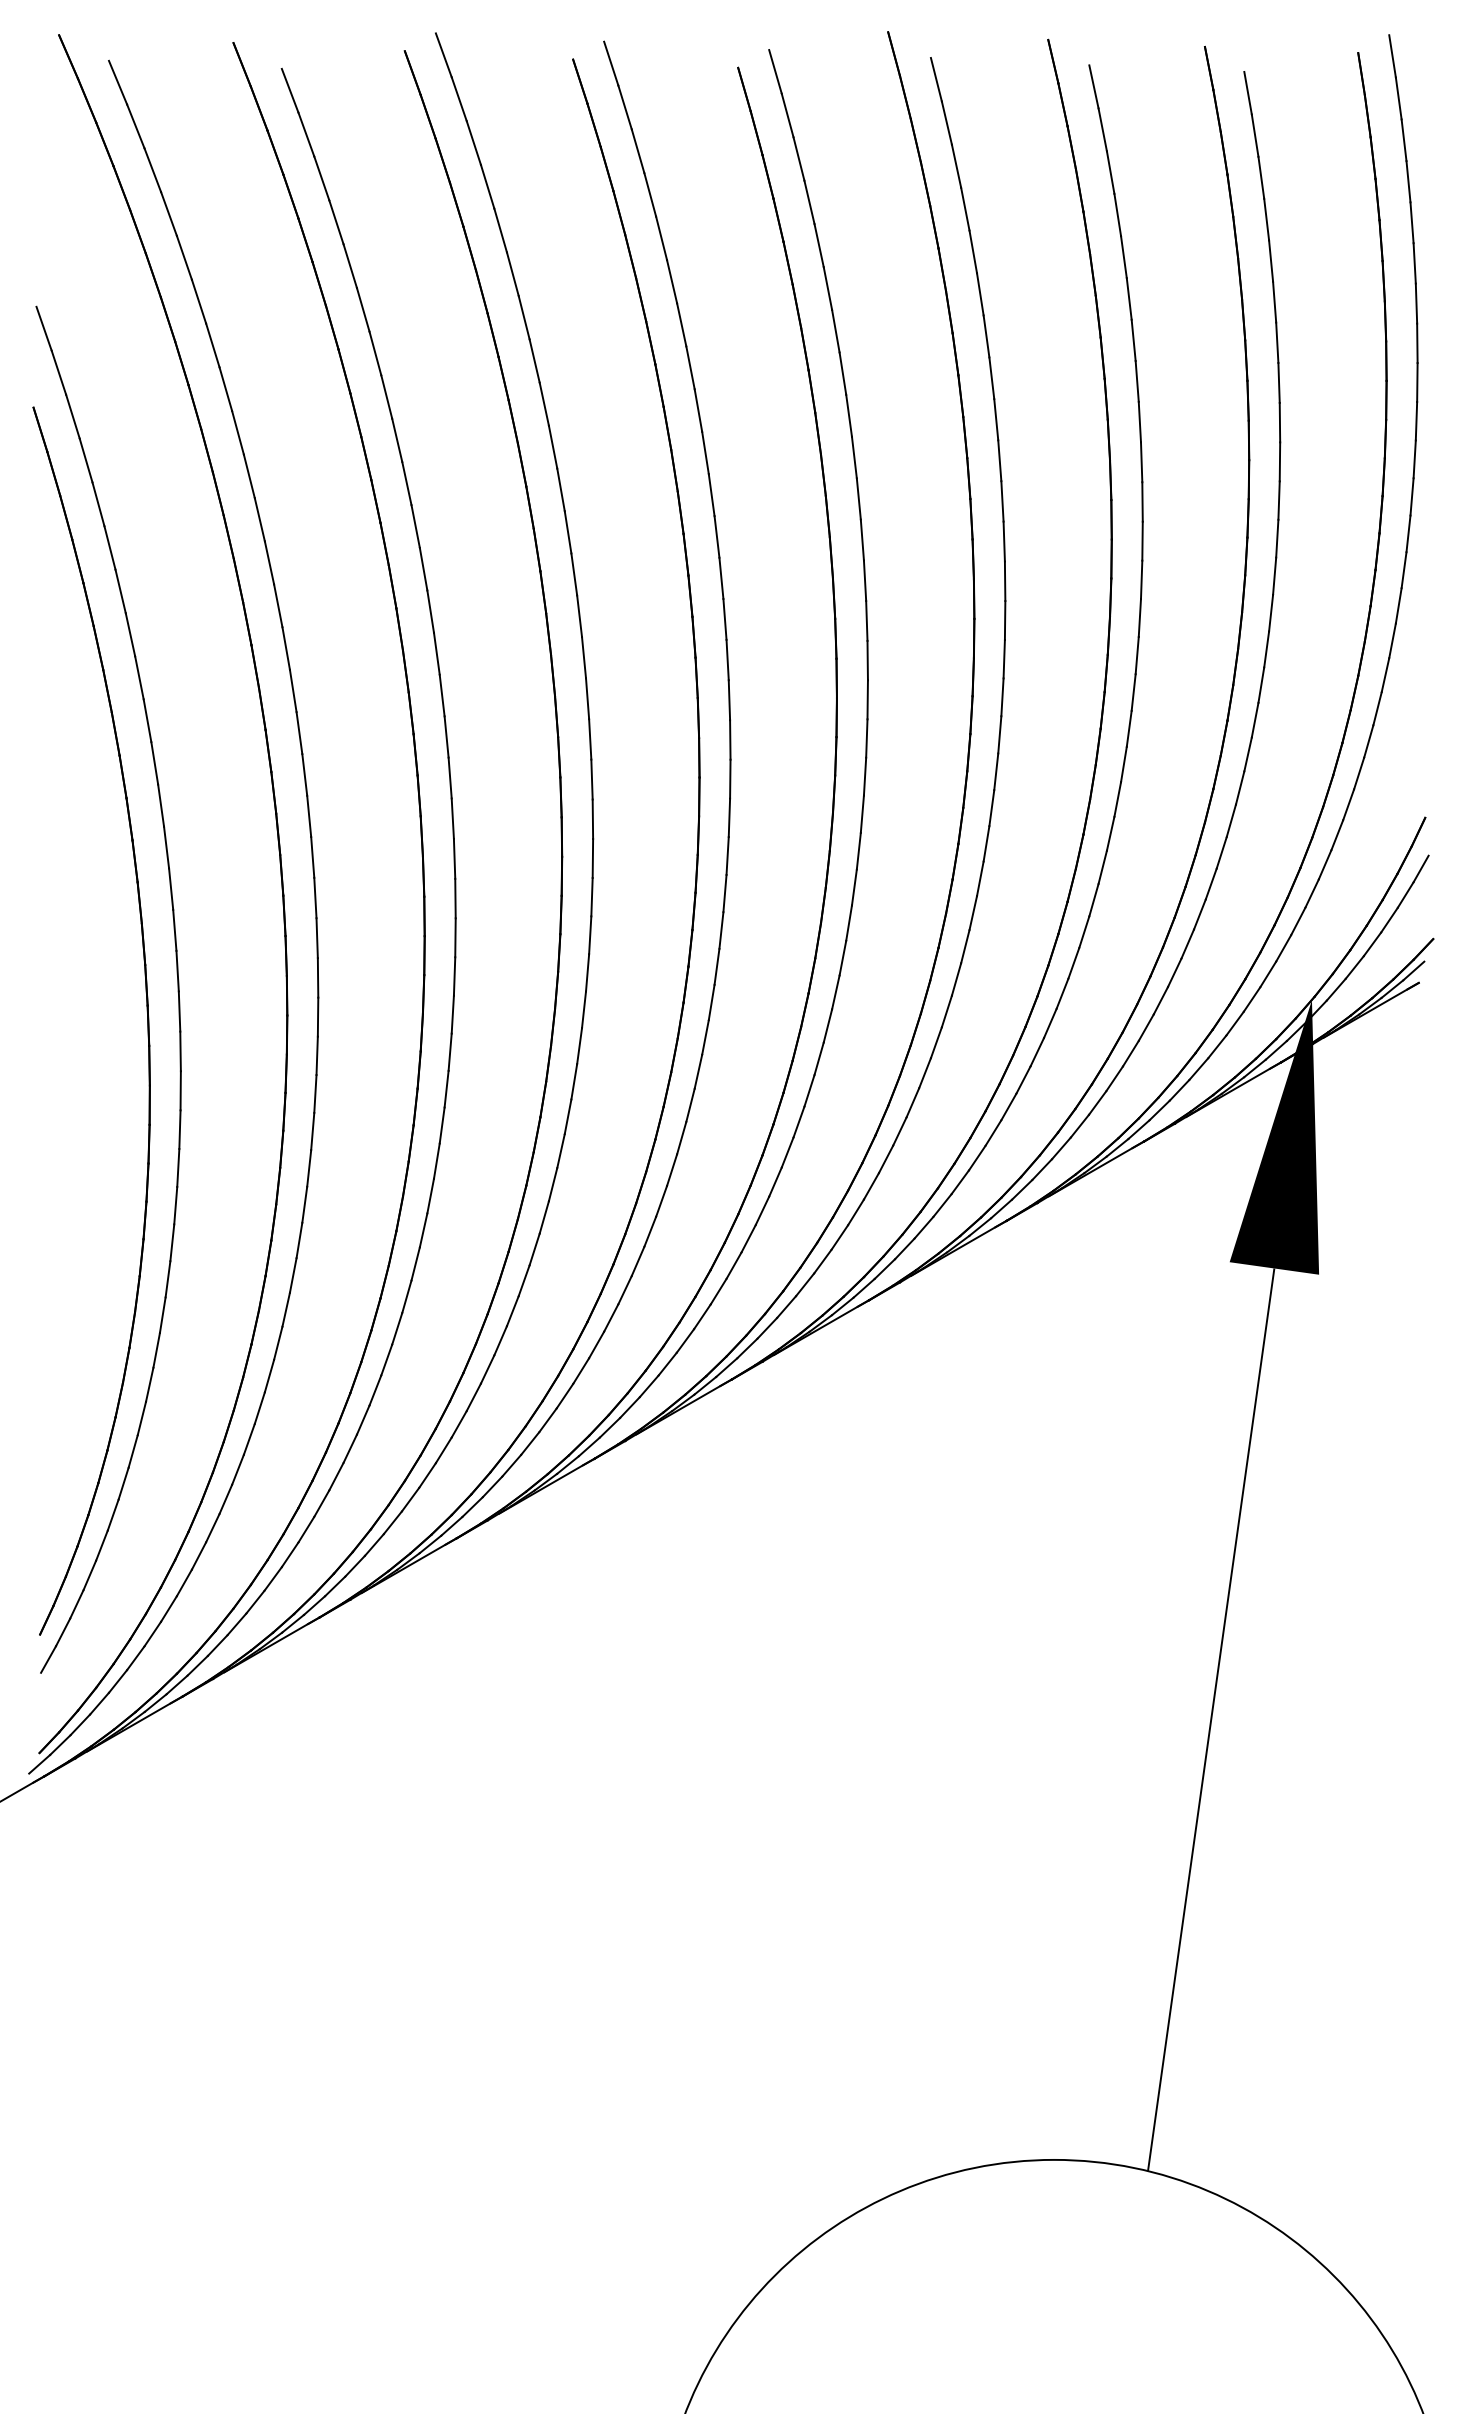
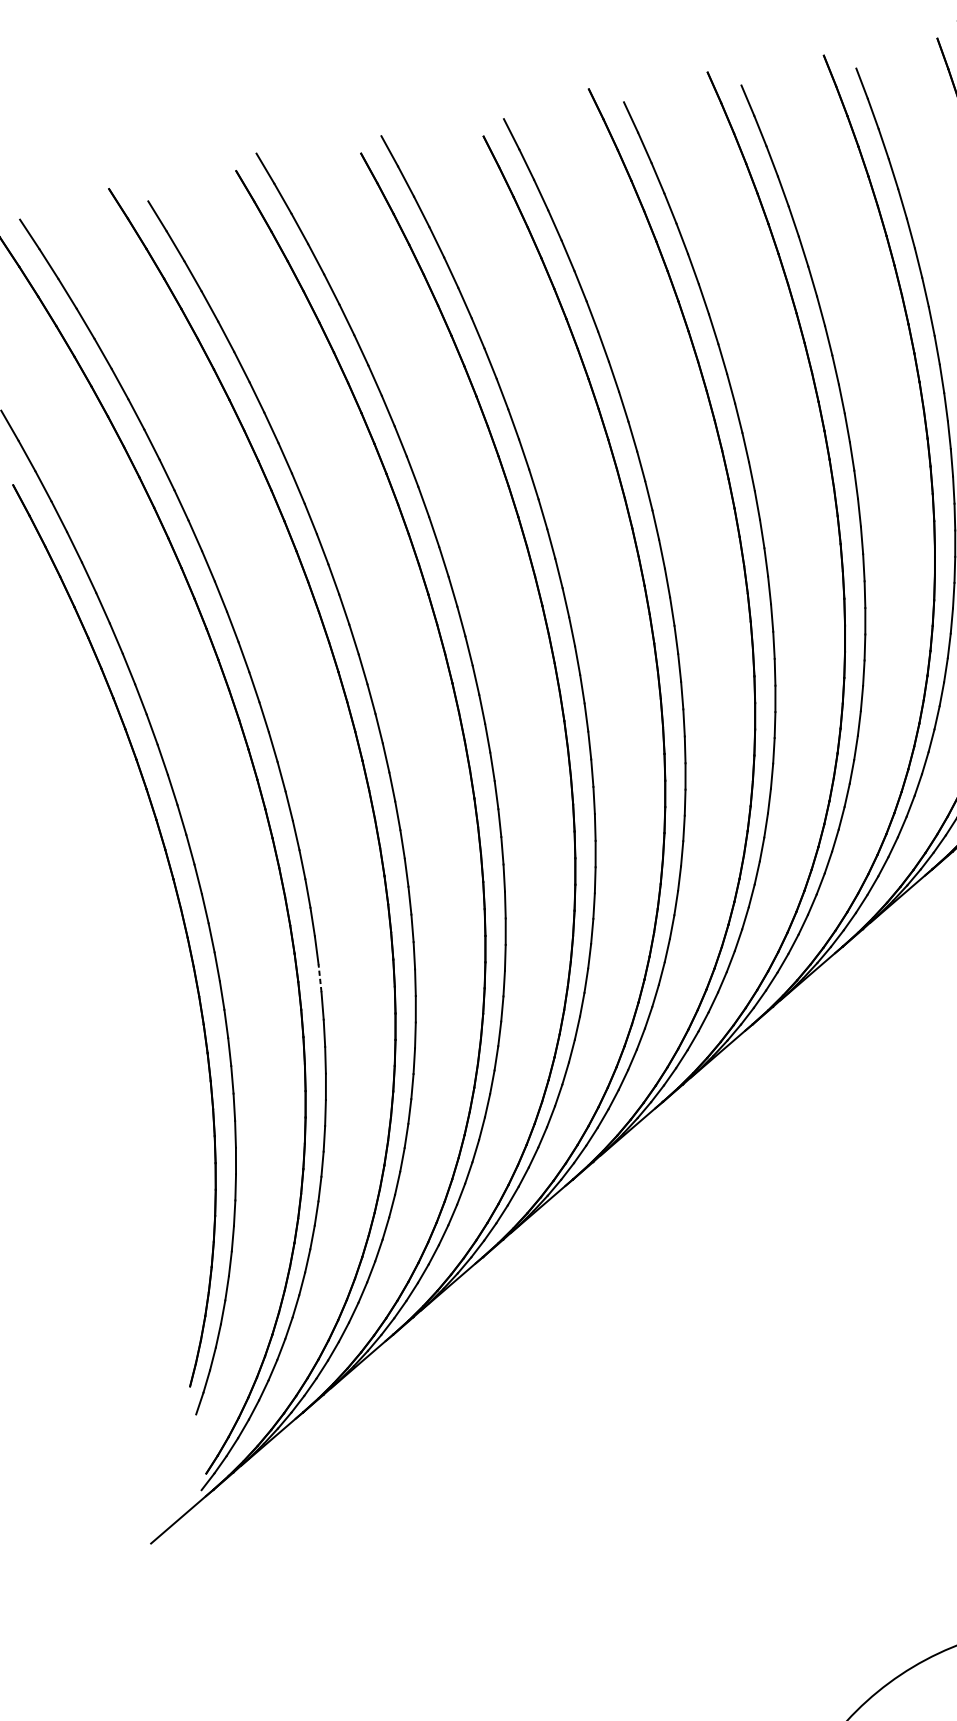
line: (312, 1131) -> (319, 978), solid -> dashed

